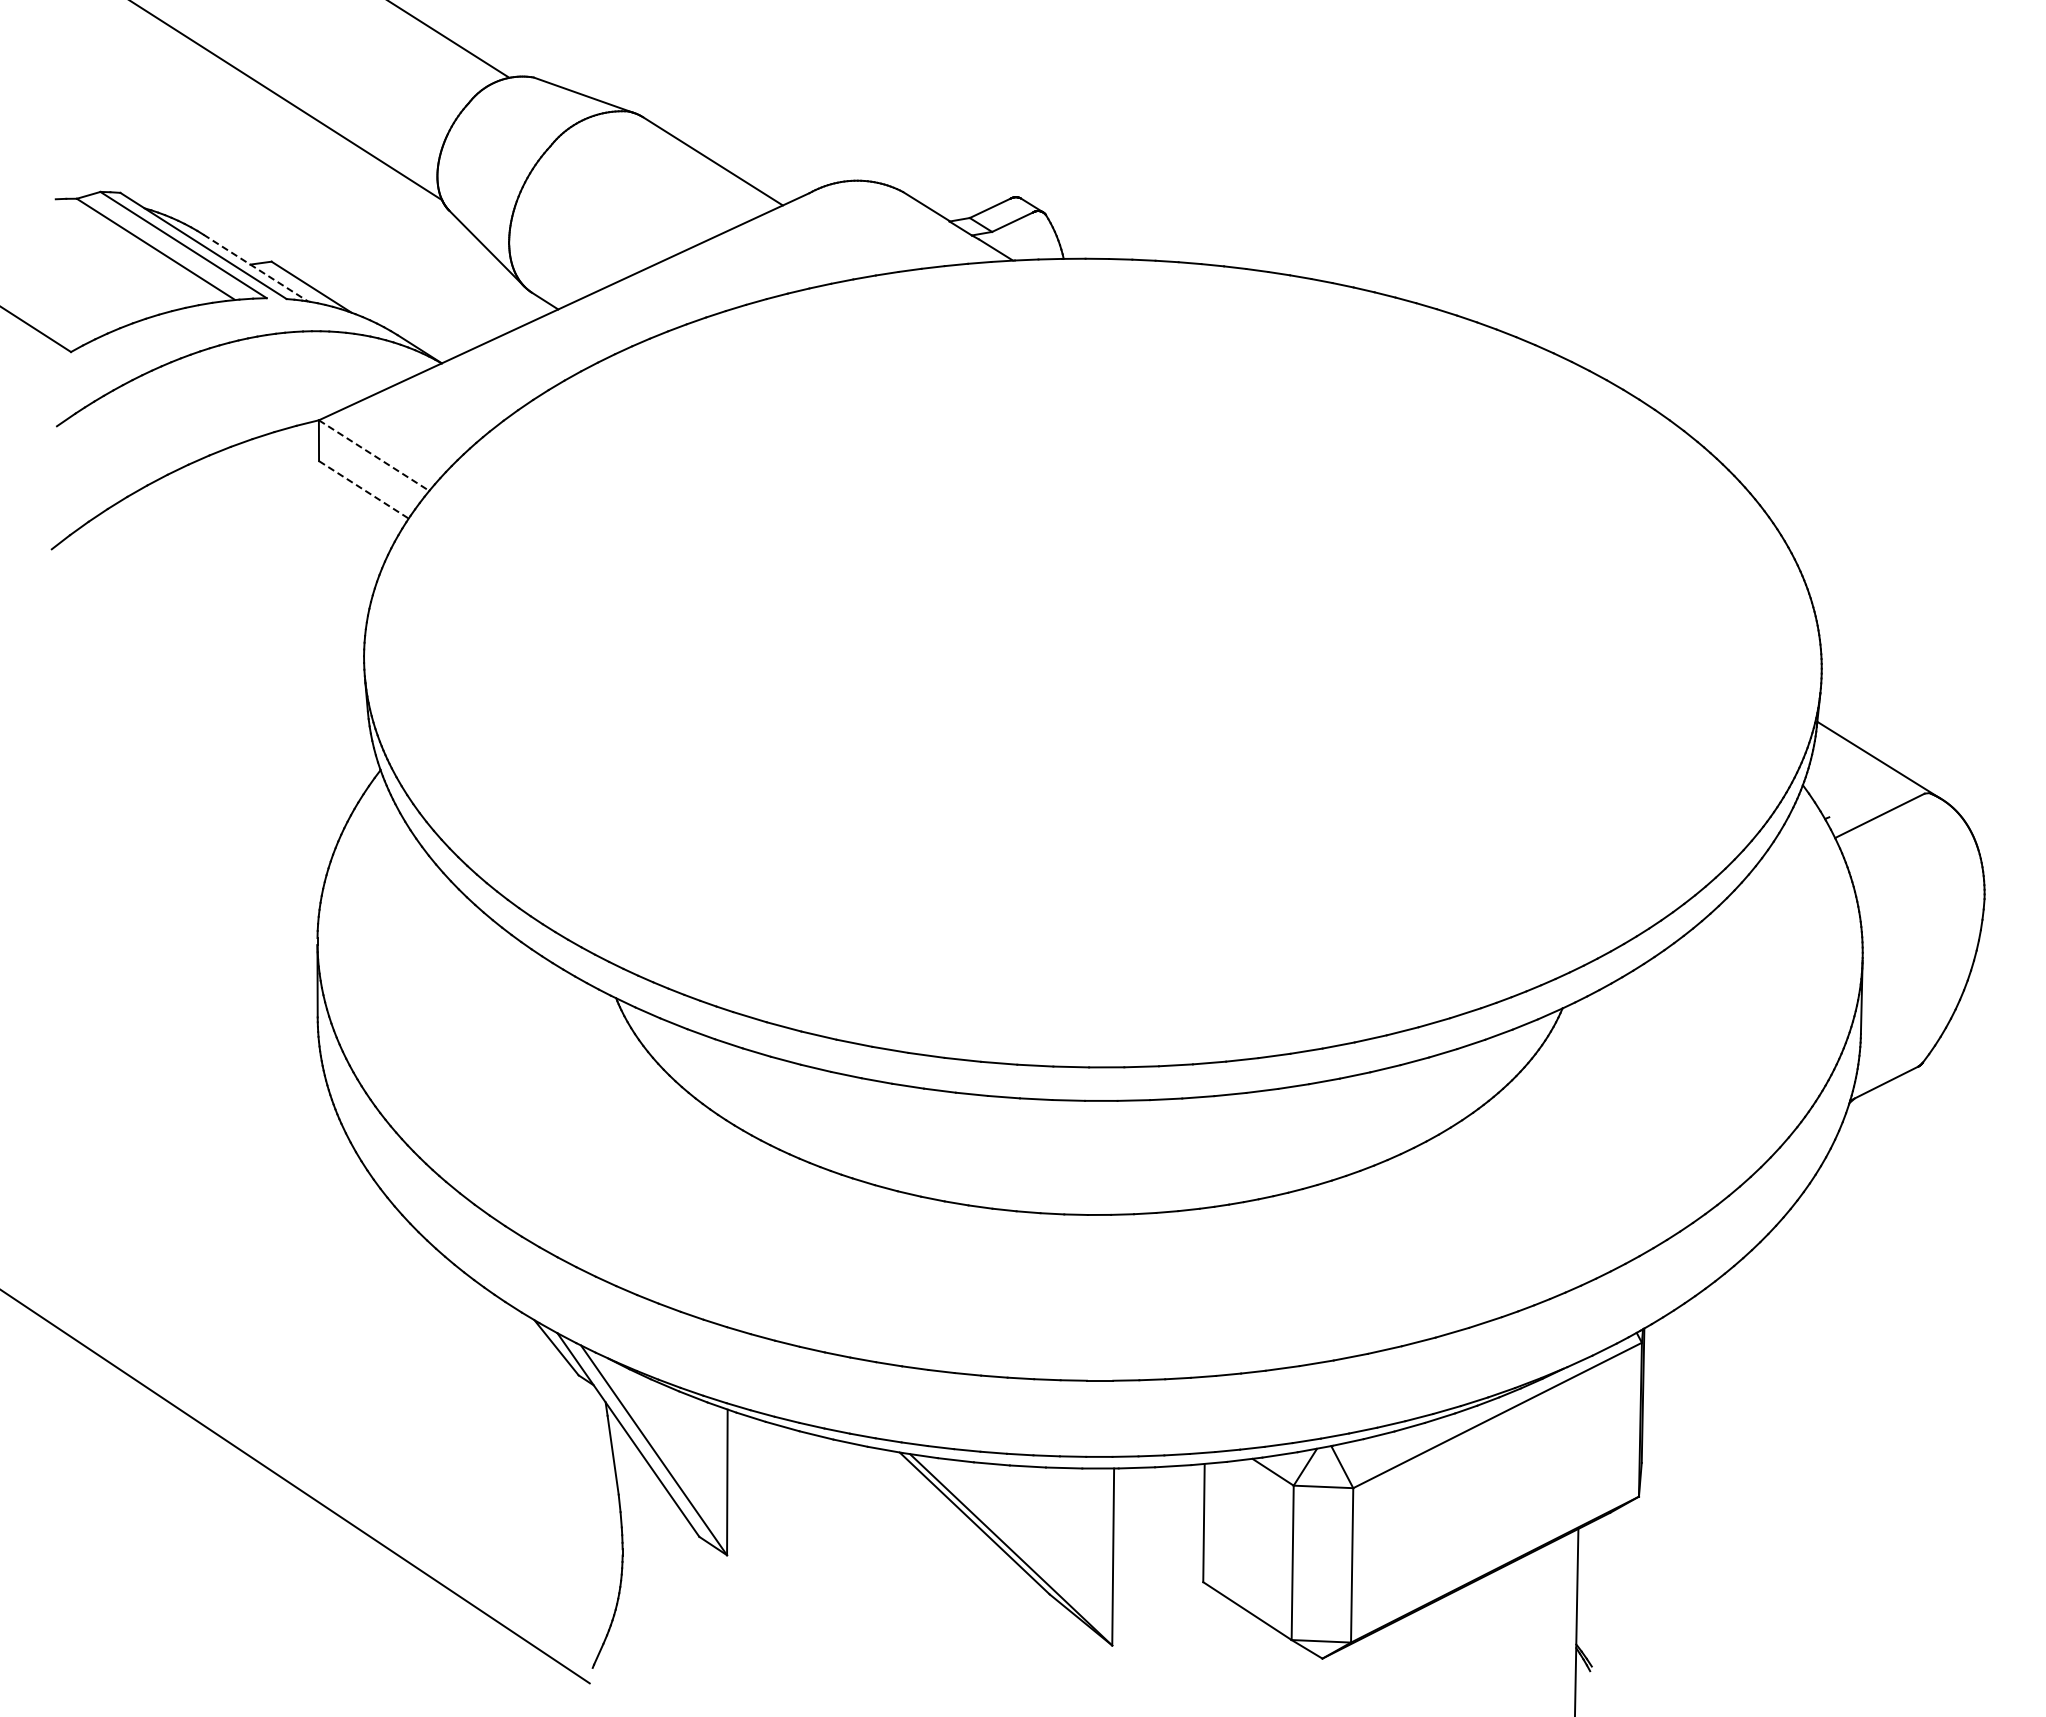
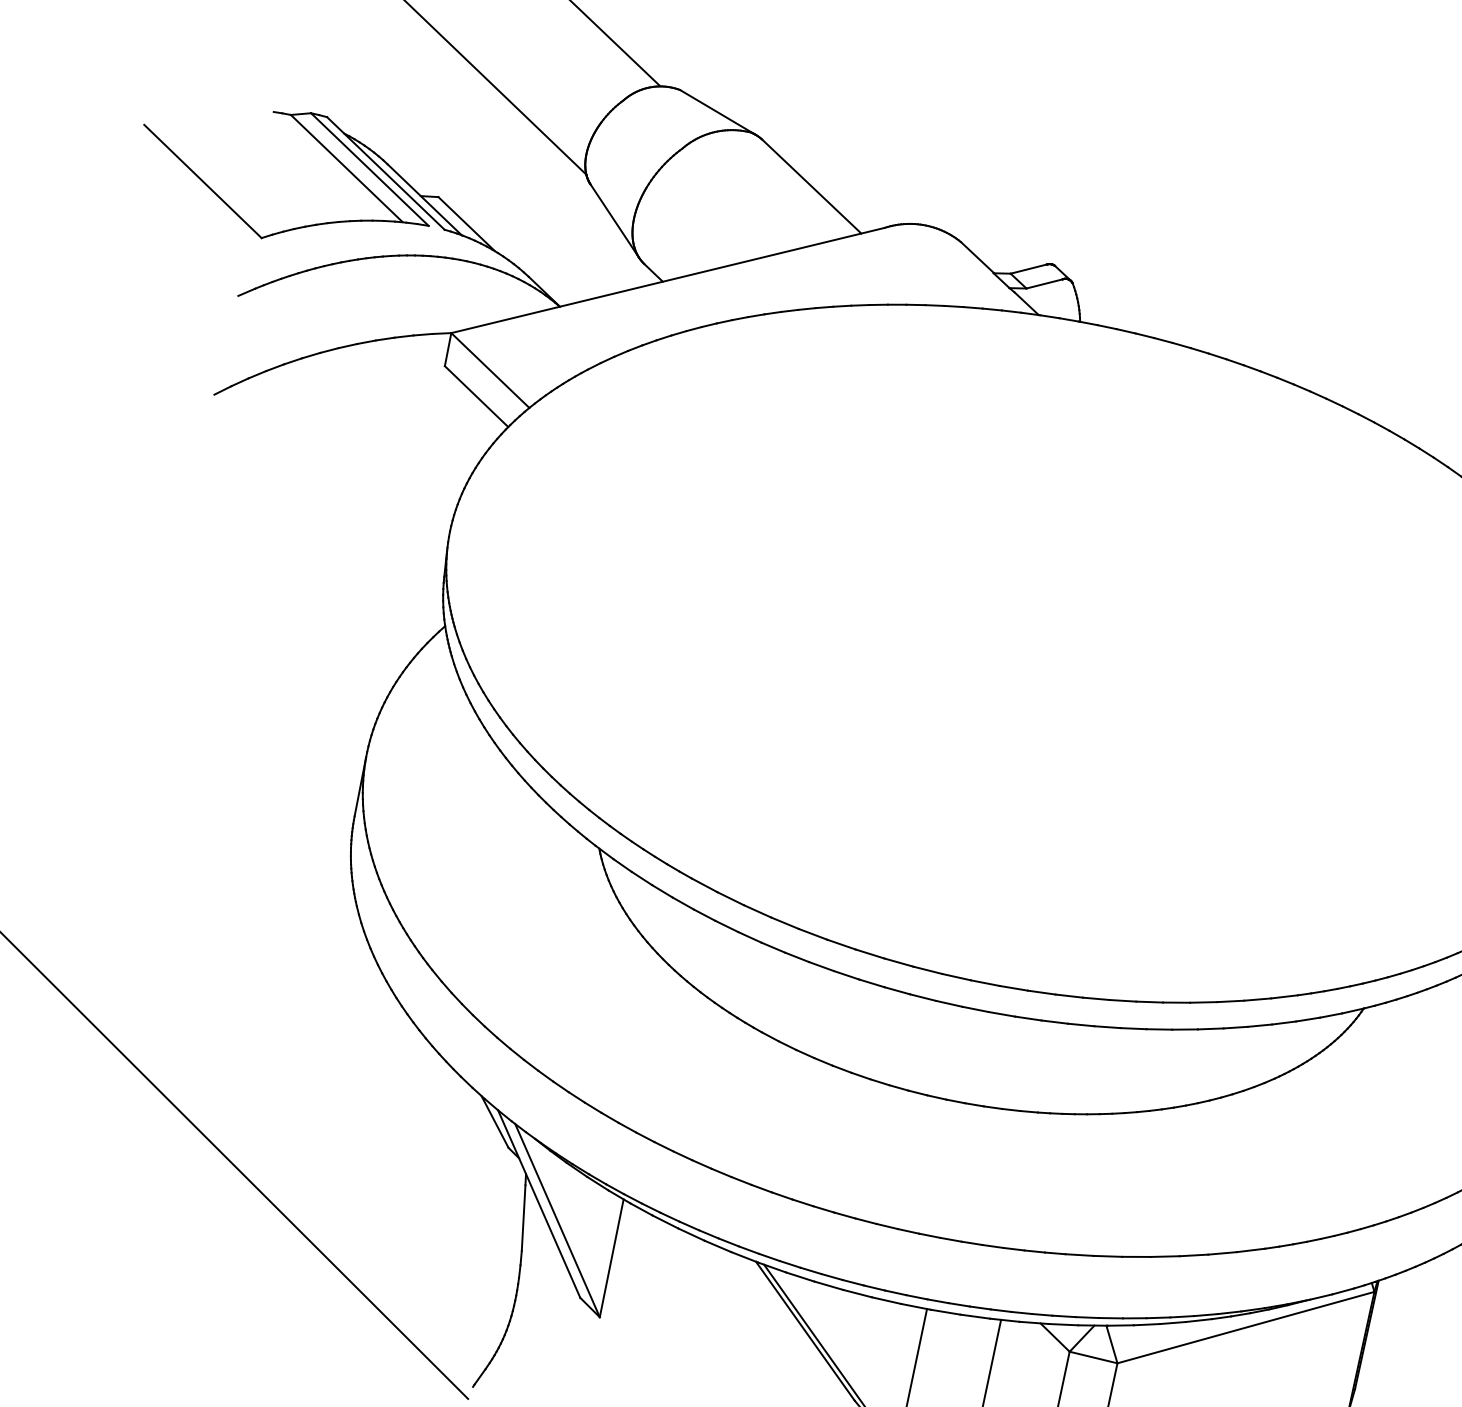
line: (256, 268) -> (425, 200), dashed -> solid
line: (374, 455) -> (490, 370), dashed -> solid
line: (364, 490) -> (476, 397), dashed -> solid

